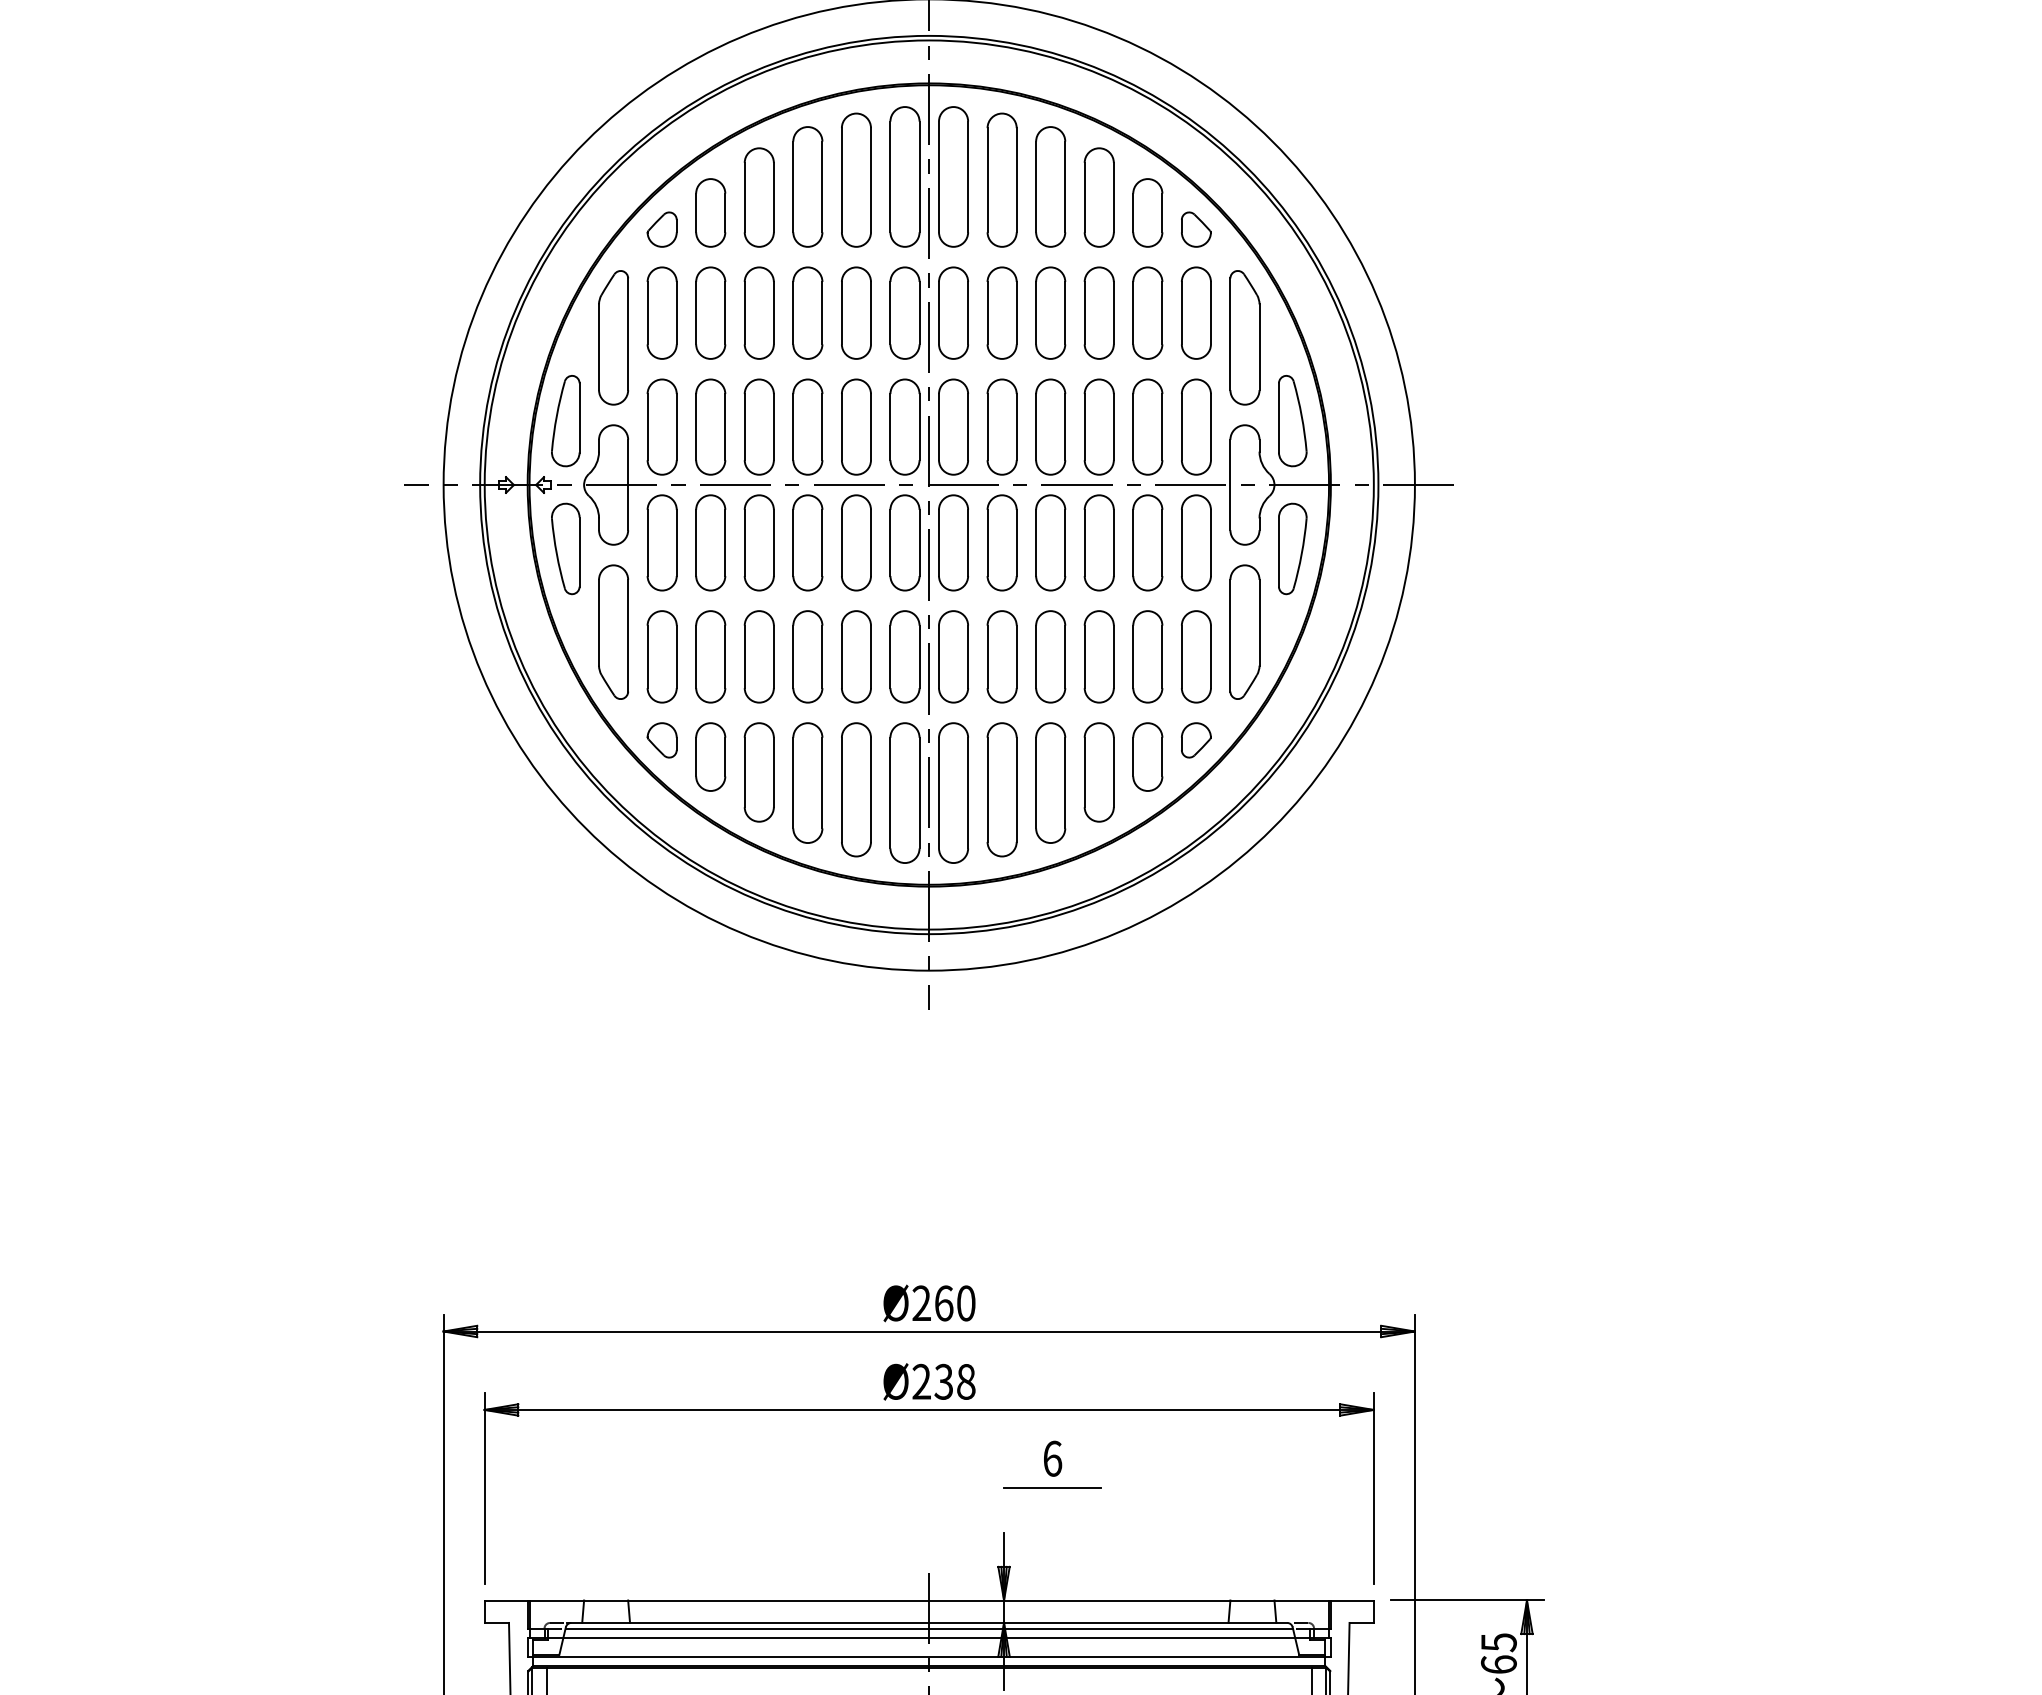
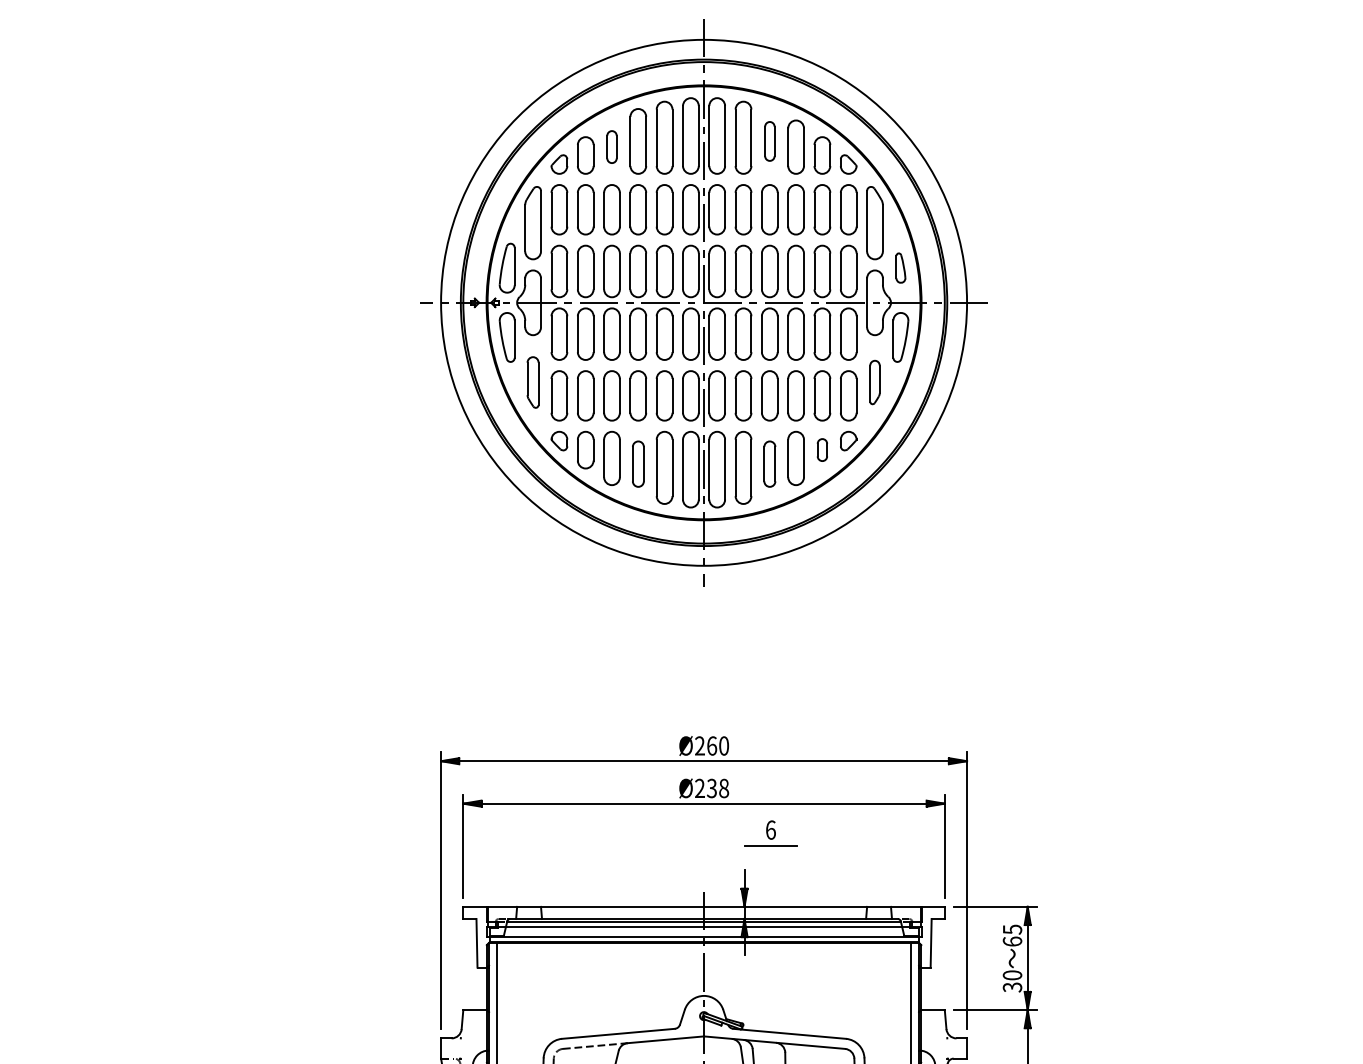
part: (1050, 187) -> (769, 141), size x0.6
part: (758, 196) -> (611, 146), size x0.6
part: (1292, 419) -> (900, 267), size x0.6
part: (612, 632) -> (532, 382), size x0.7
part: (1244, 632) -> (874, 382), size x0.6
part: (1147, 755) -> (822, 449), size x0.6
part: (808, 781) -> (638, 463), size x0.7
part: (1050, 781) -> (769, 463), size x0.7

